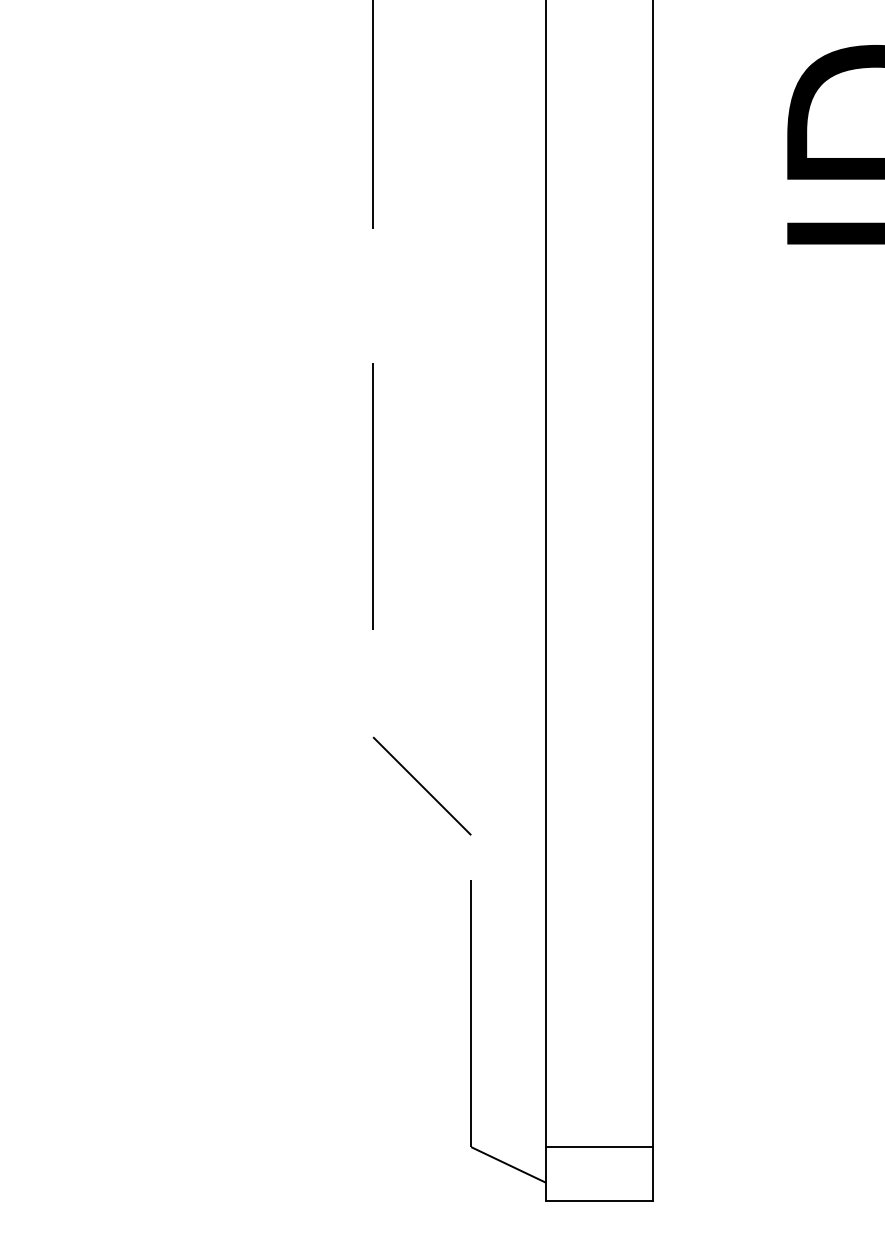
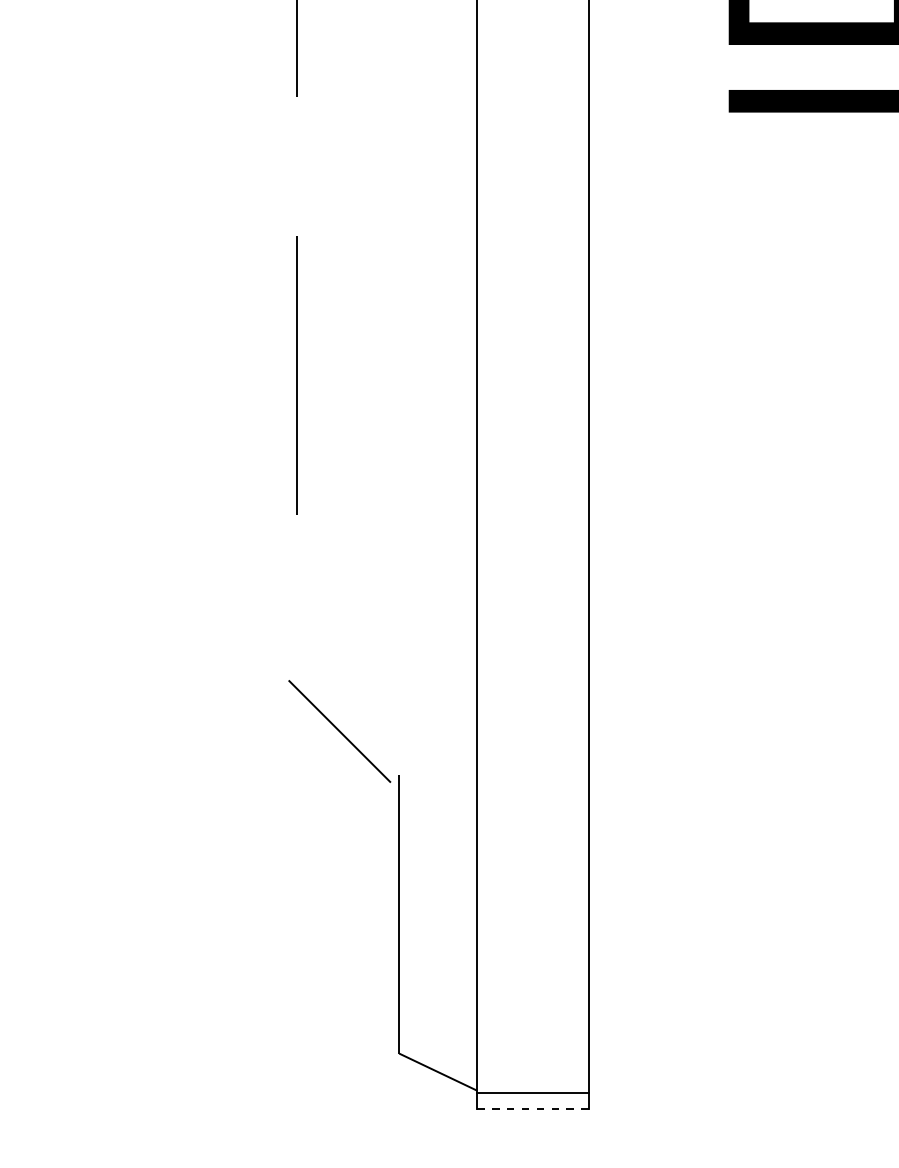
line: (421, 785) -> (339, 730), moved
line: (599, 1147) -> (532, 1093), moved
line: (599, 1200) -> (532, 1109), solid -> dashed

